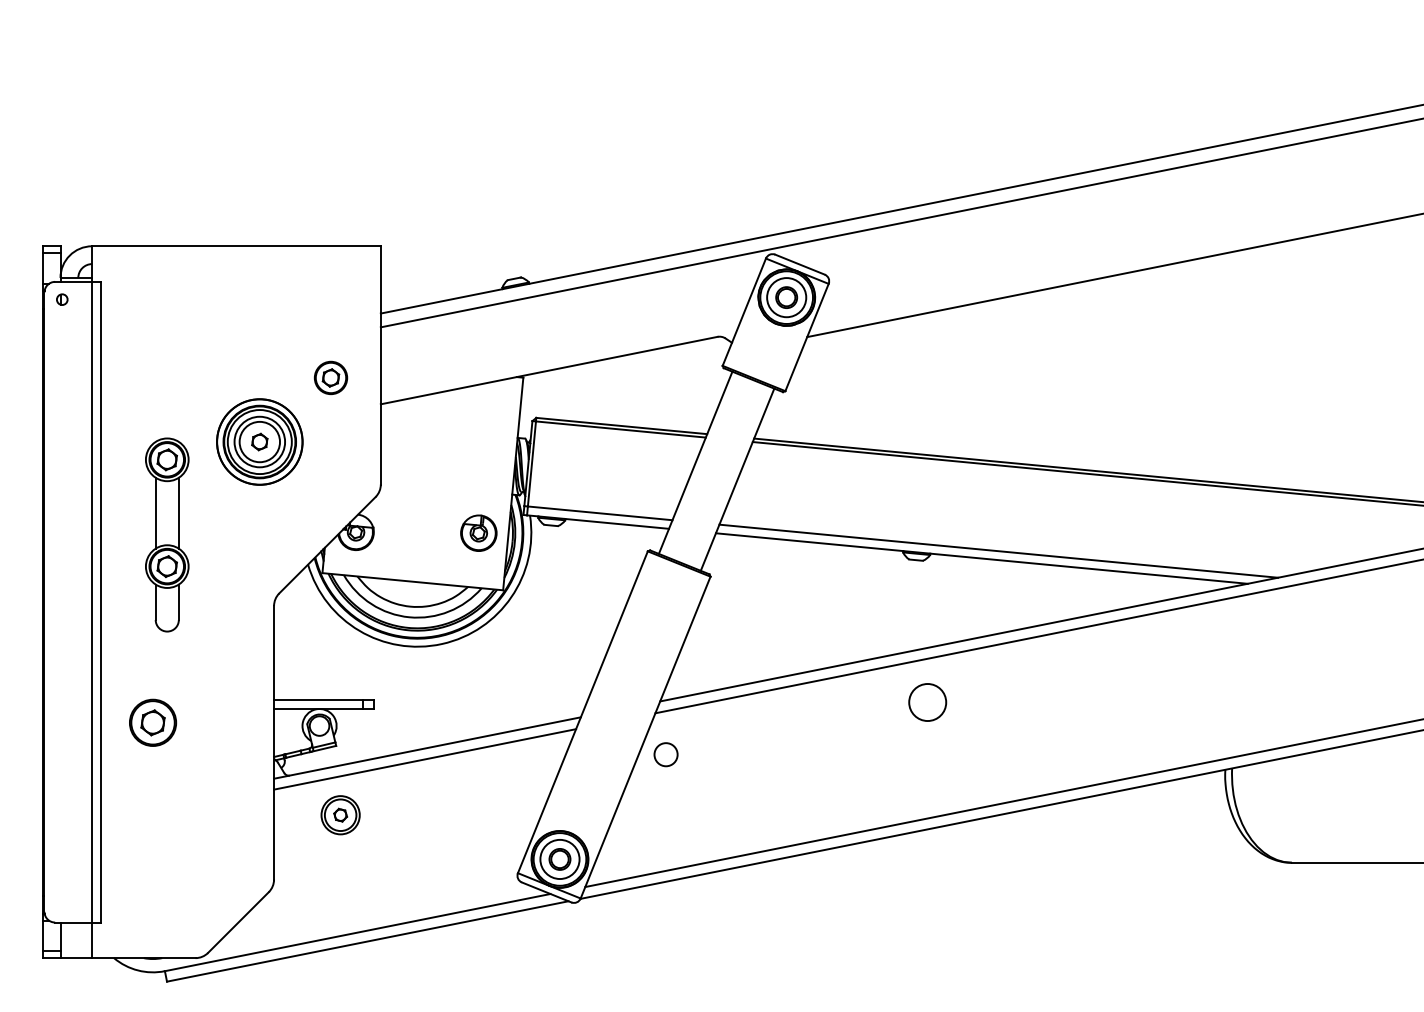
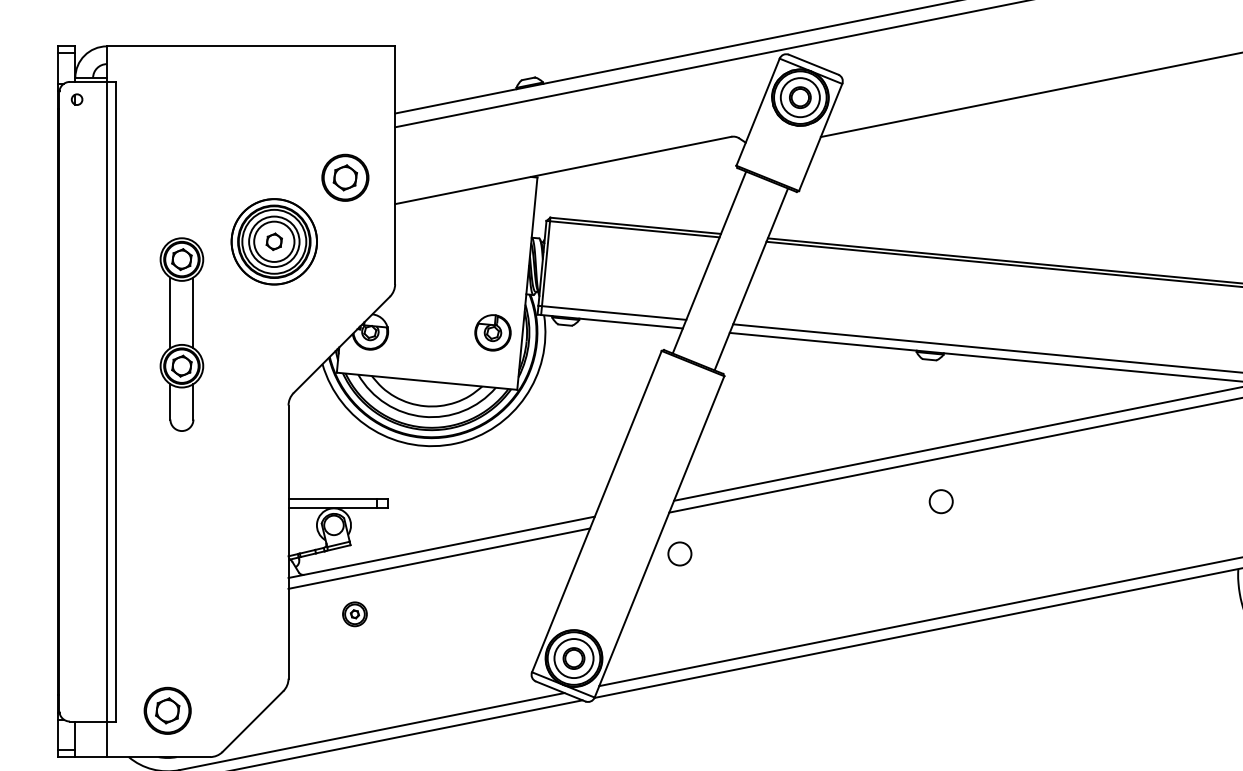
part: (330, 377) -> (344, 177), size x1.43
circle: (927, 701) -> (940, 500), size x0.62
part: (153, 722) -> (168, 710), moved
part: (340, 814) -> (354, 613), size x0.62

